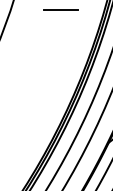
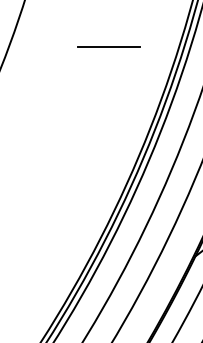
line: (60, 9) -> (108, 45), moved

